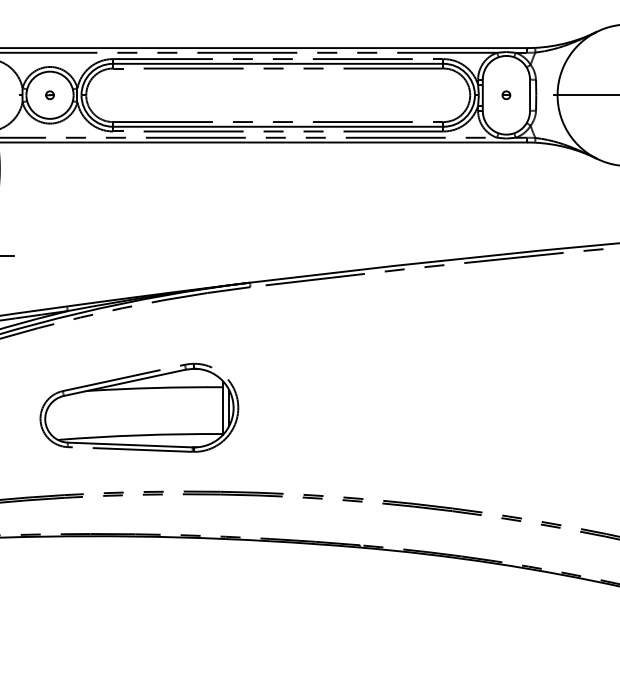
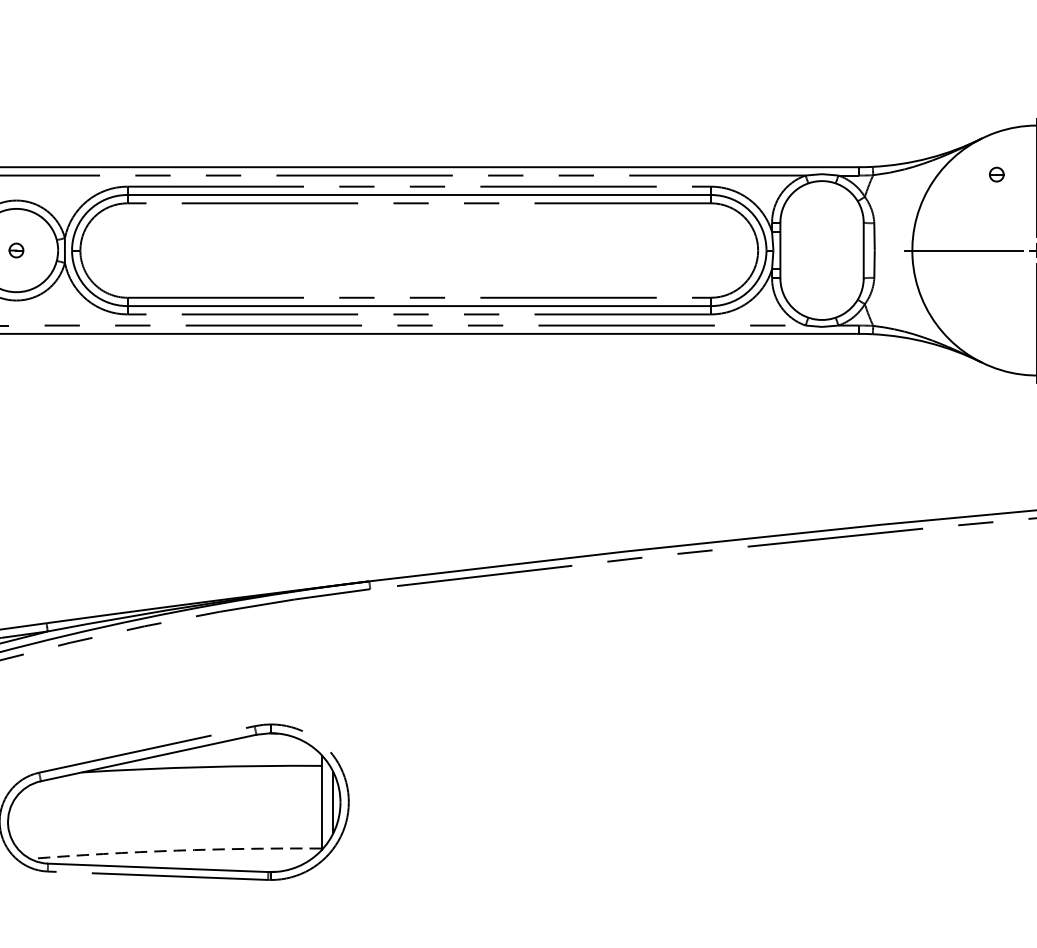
part: (506, 94) -> (996, 173), moved
arc: (140, 435) -> (176, 851), solid -> dashed

